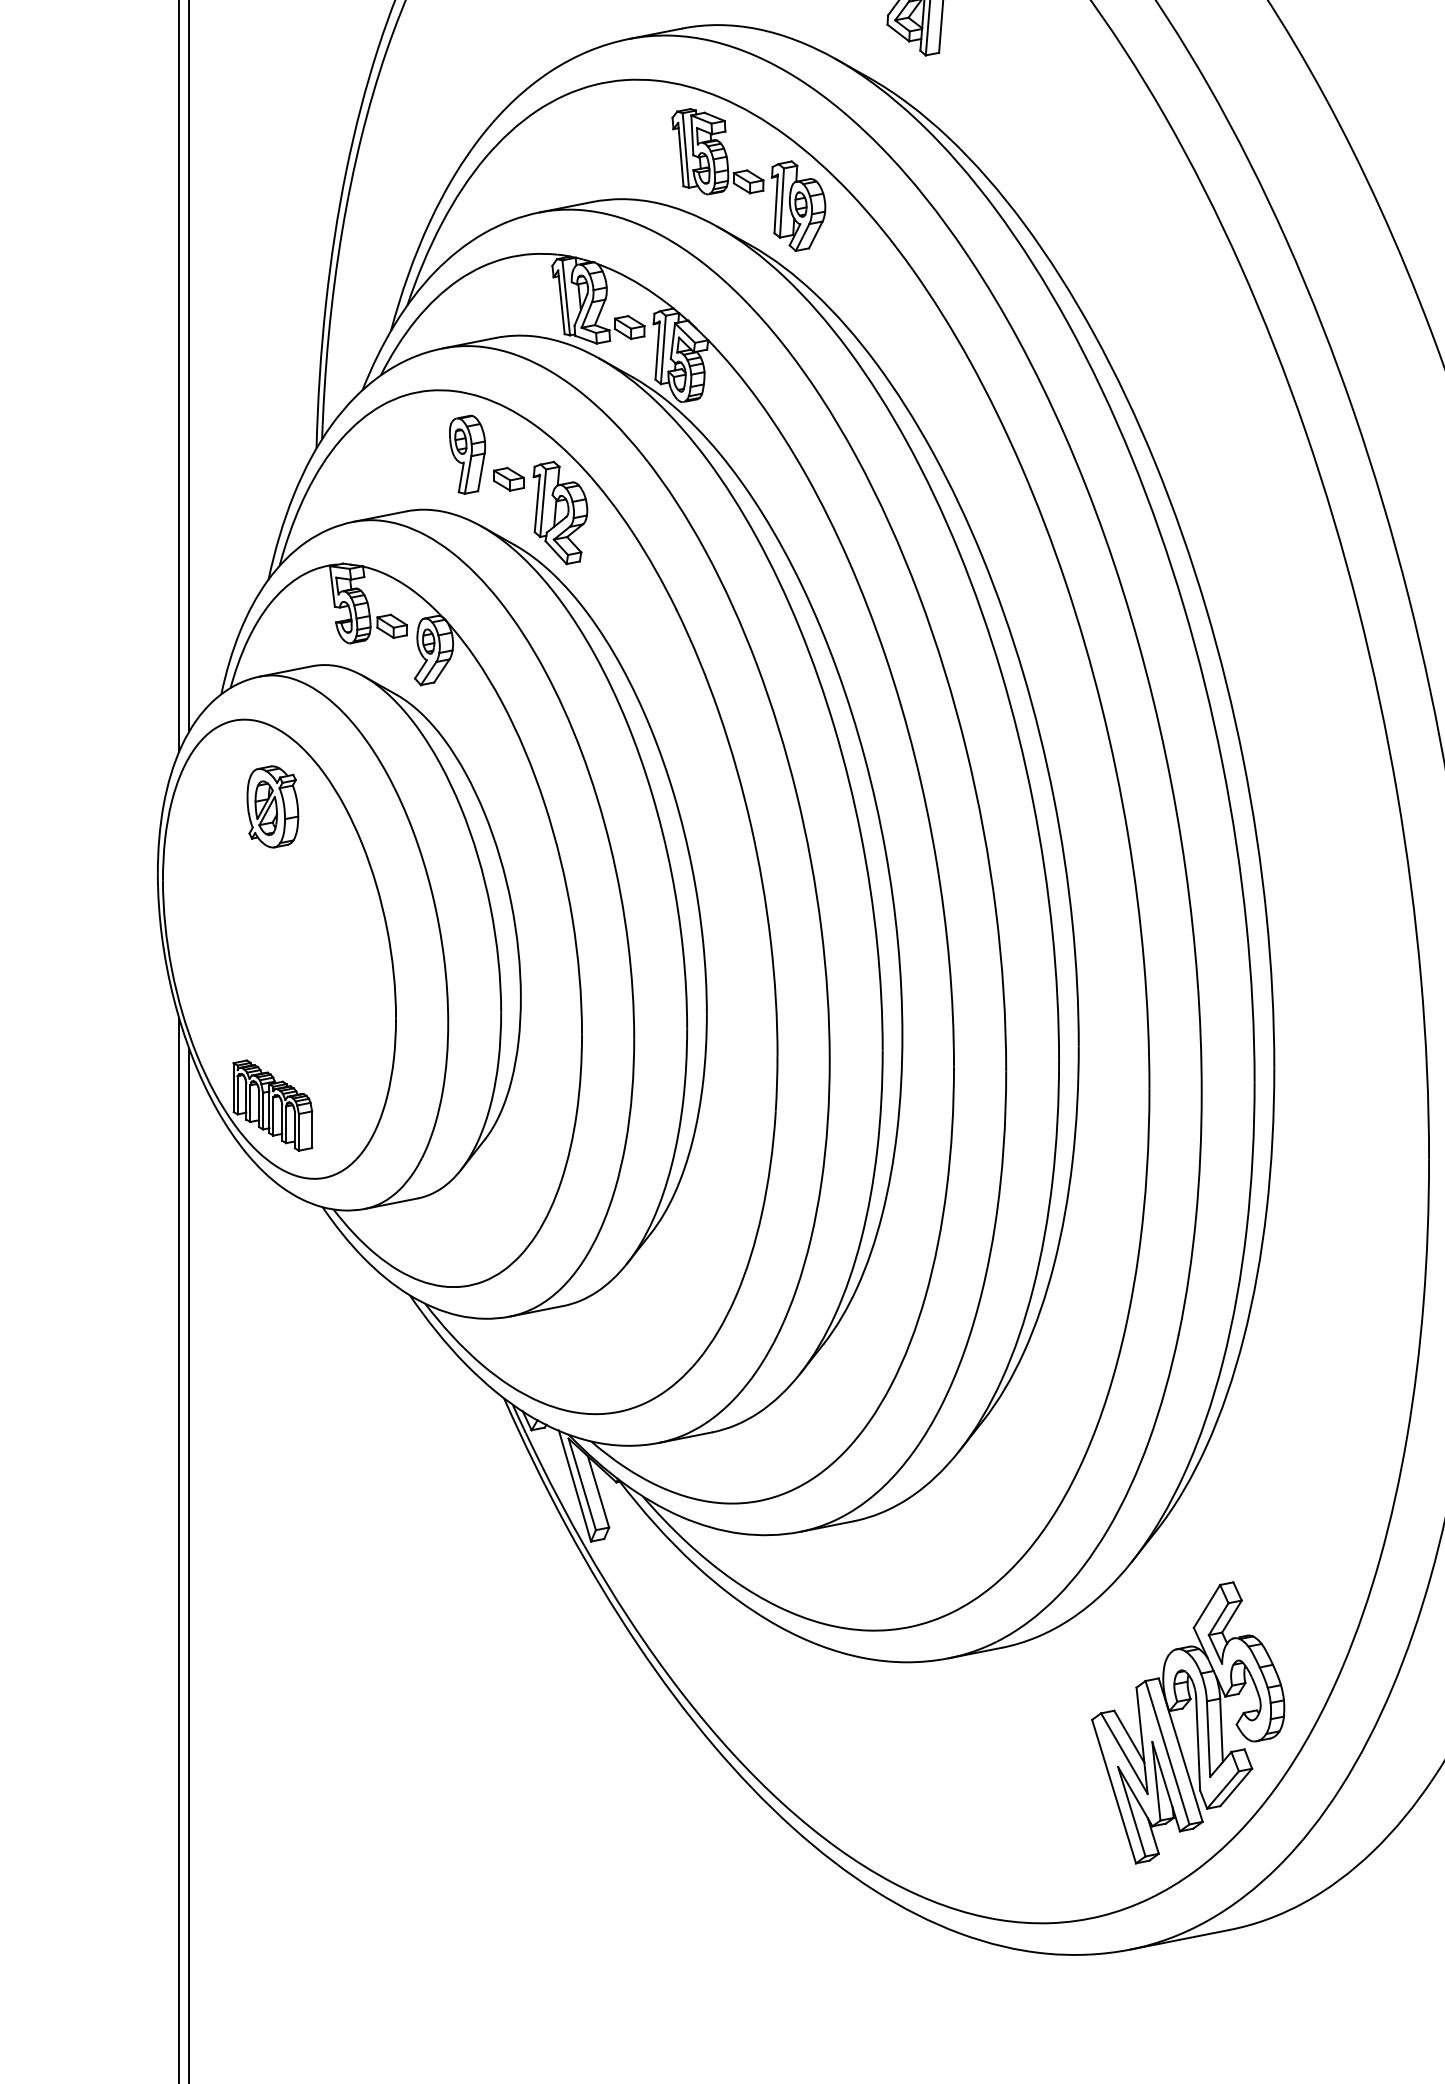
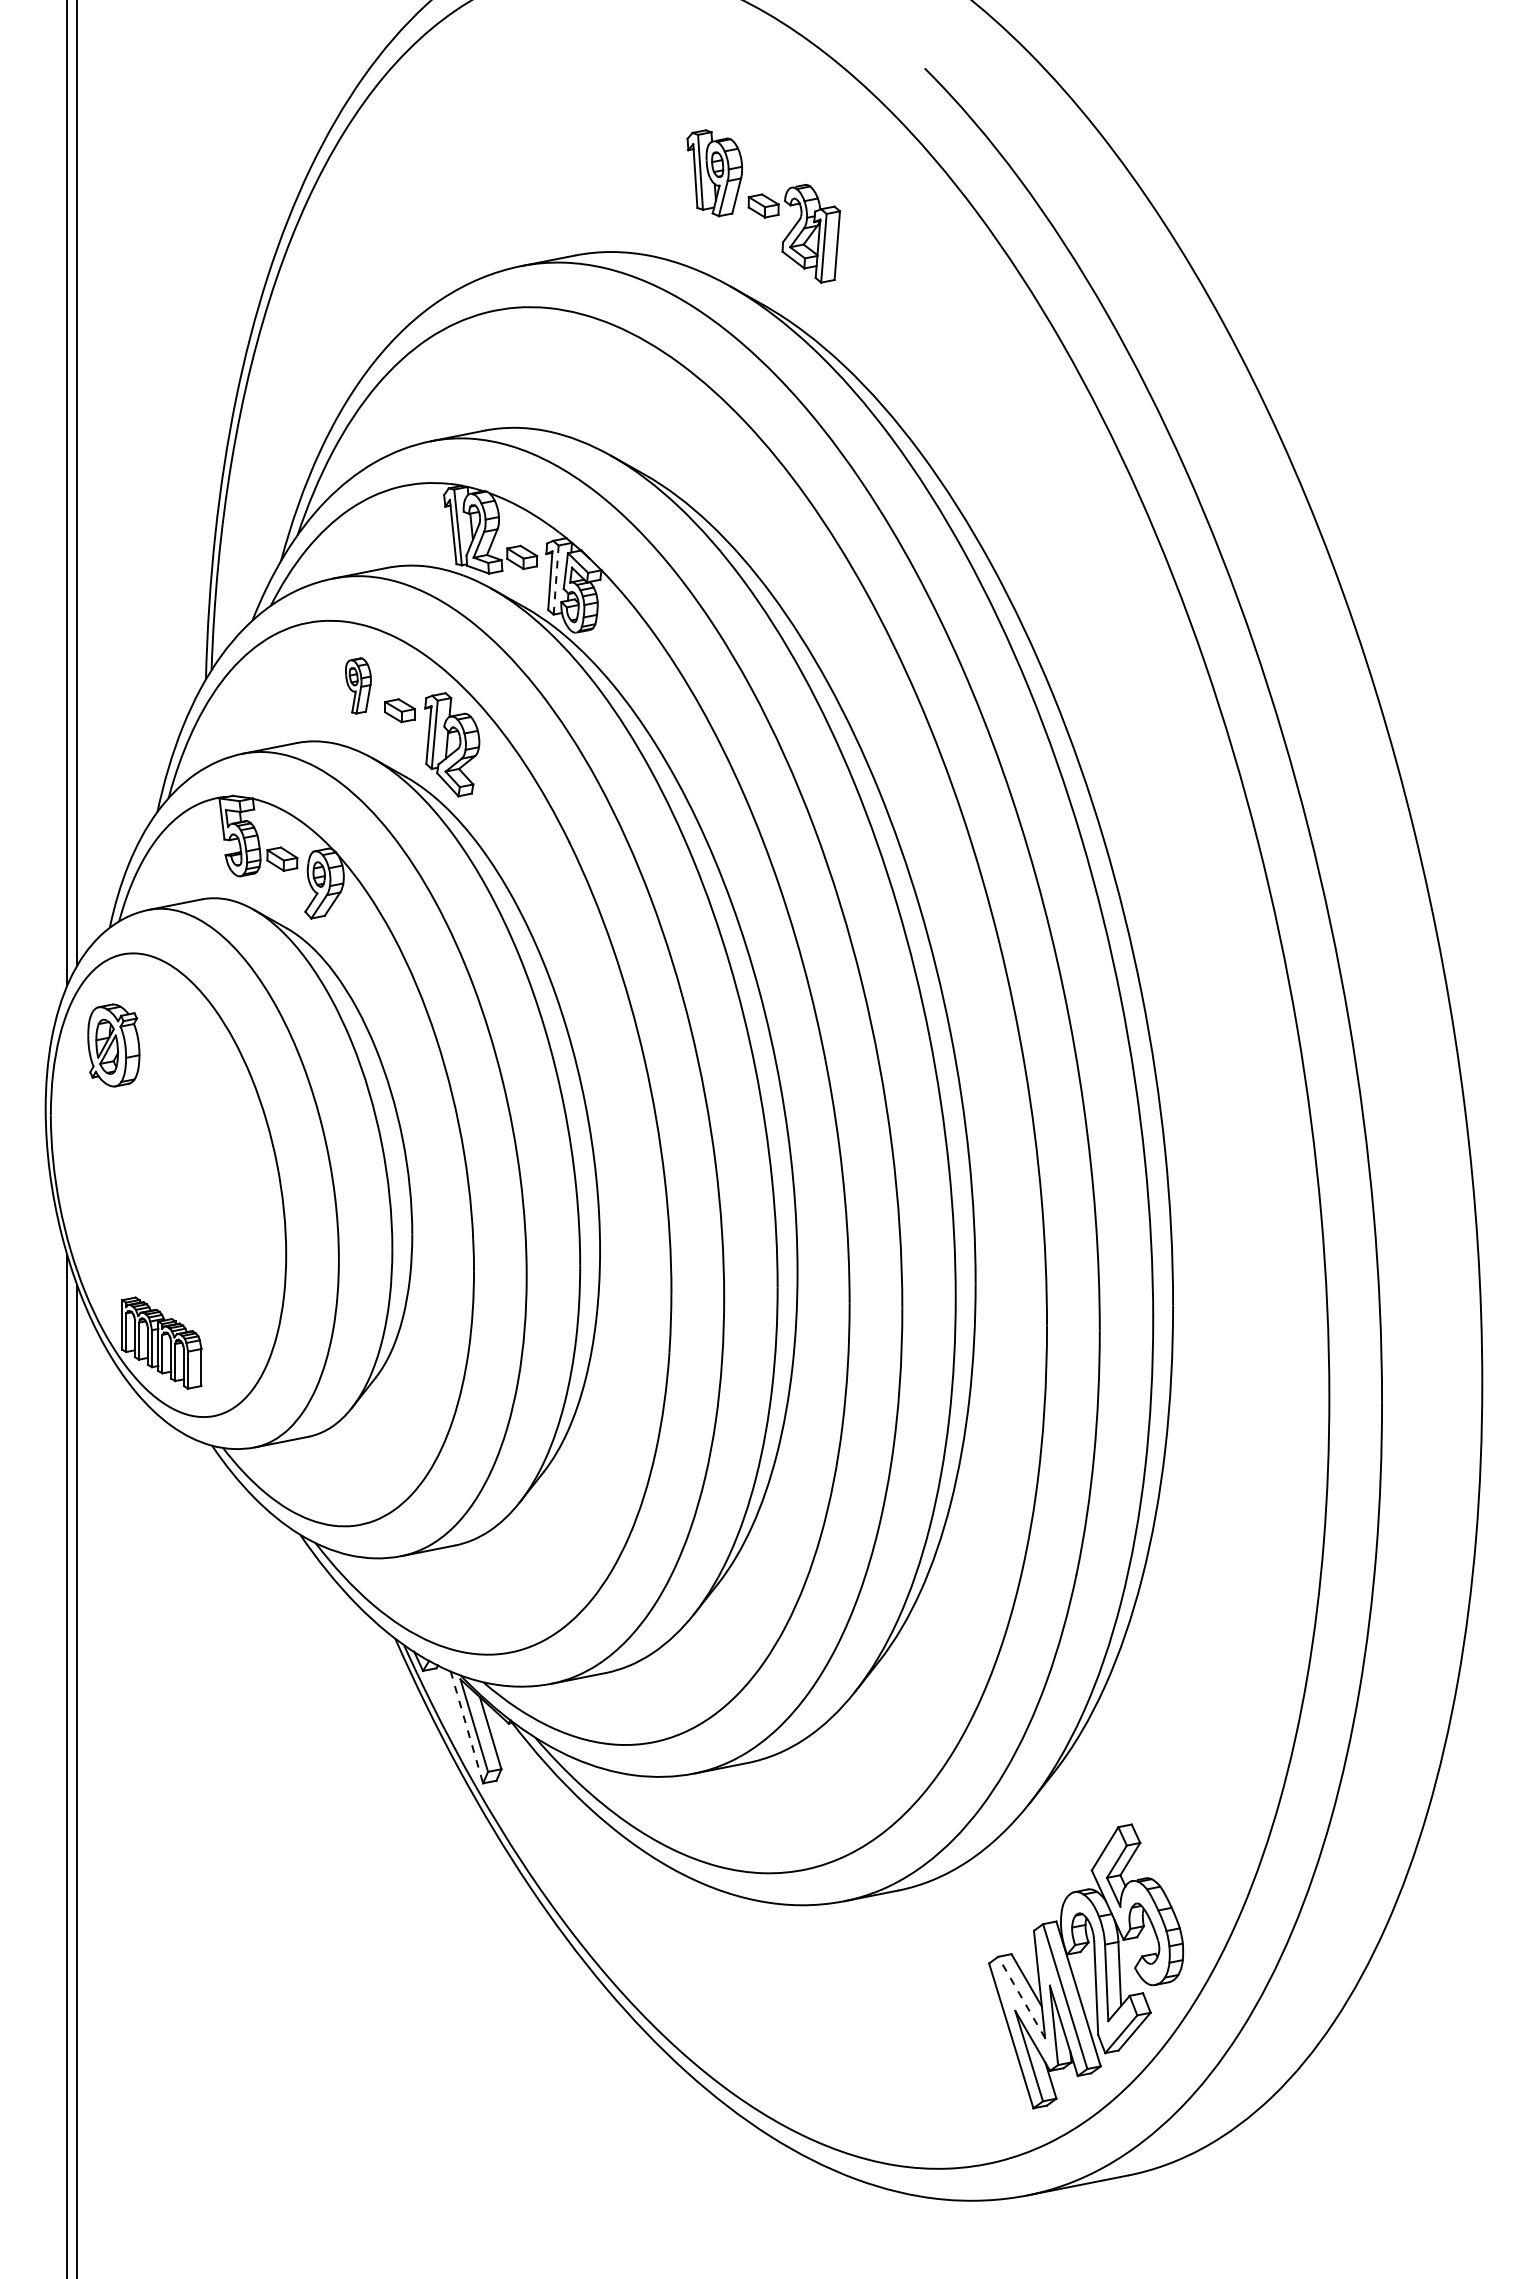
part: (748, 180) -> (642, 408), removed
line: (663, 350) -> (556, 580), solid -> dashed
part: (467, 454) -> (358, 685), size x0.7
part: (272, 806) -> (113, 1045), moved
line: (575, 1486) -> (467, 1727), solid -> dashed
line: (1124, 1753) -> (1021, 1997), solid -> dashed

